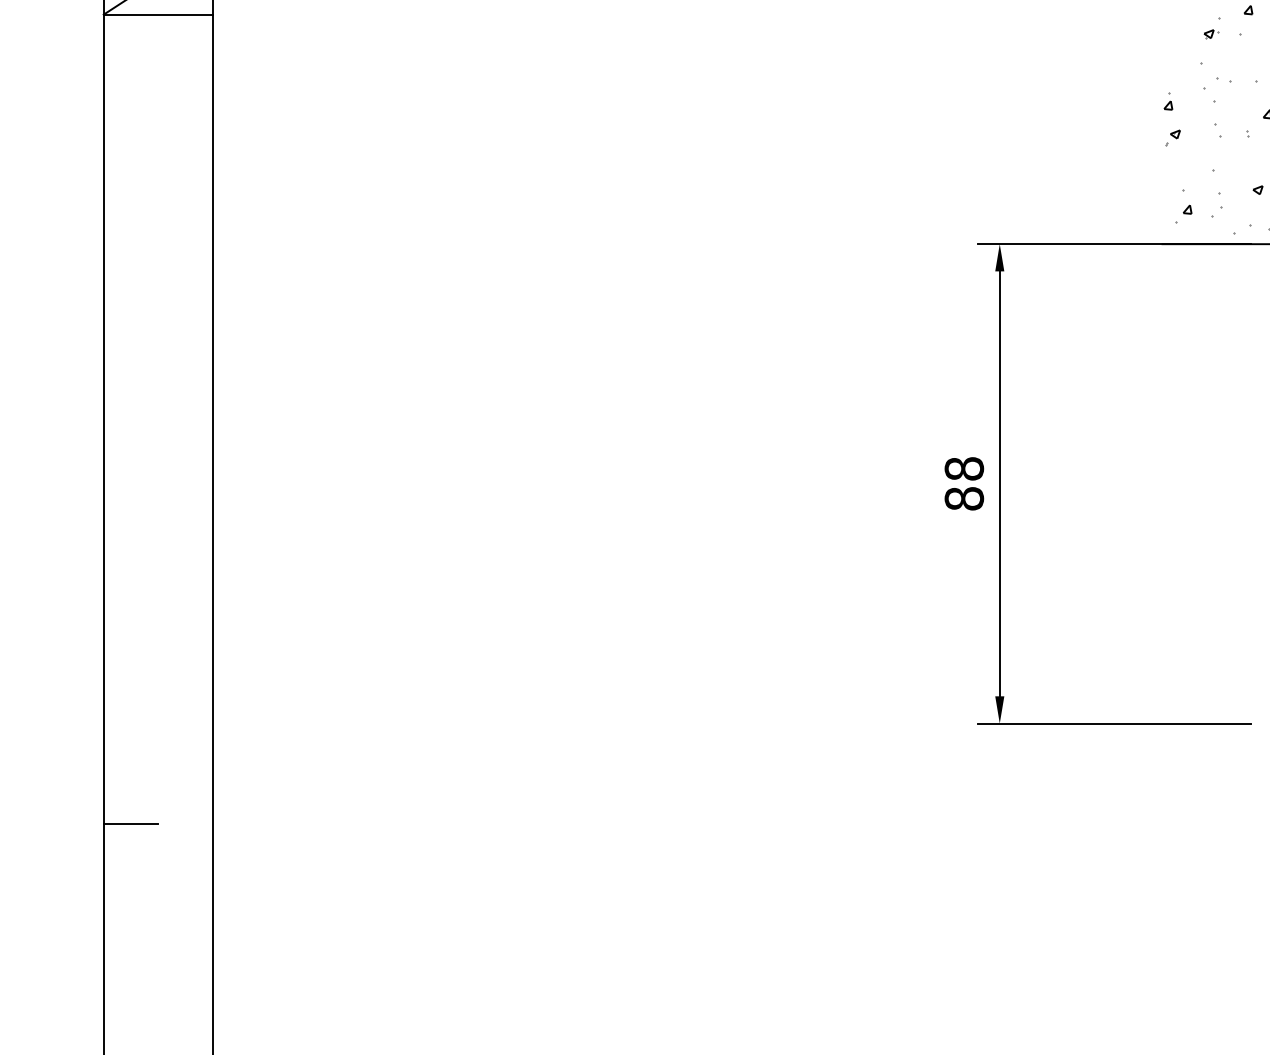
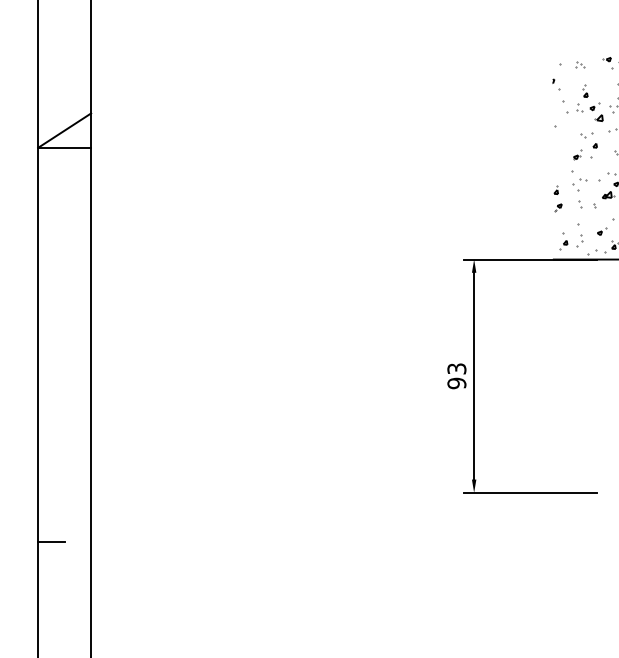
text: (963, 484) -> (456, 376), 88 -> 93

